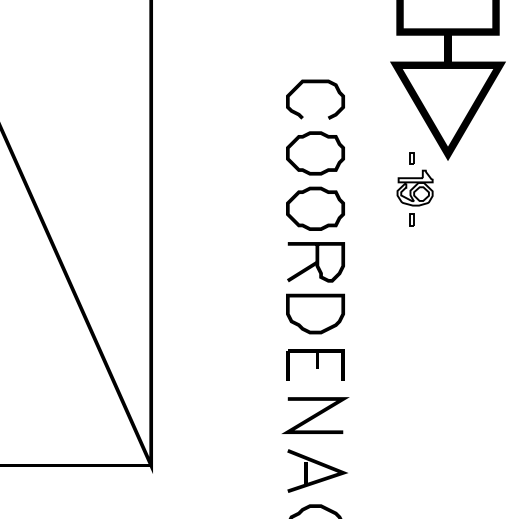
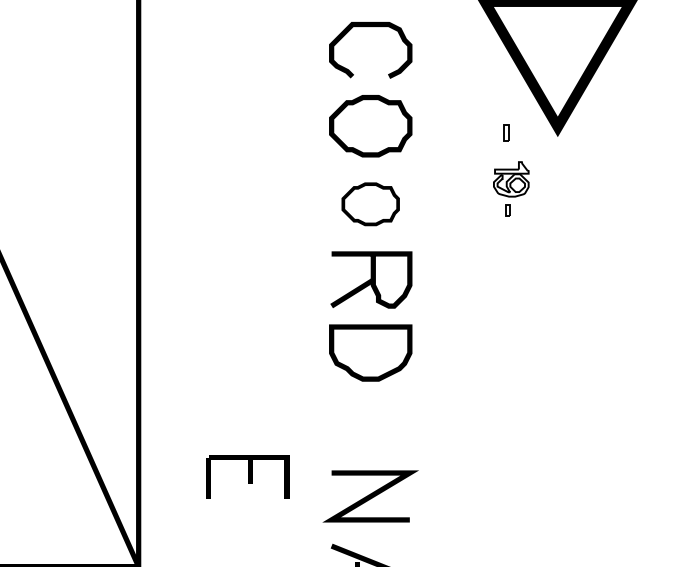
part: (414, 197) -> (510, 188), size x0.7
part: (315, 208) -> (370, 203), size x0.7
part: (315, 364) -> (247, 476), moved

